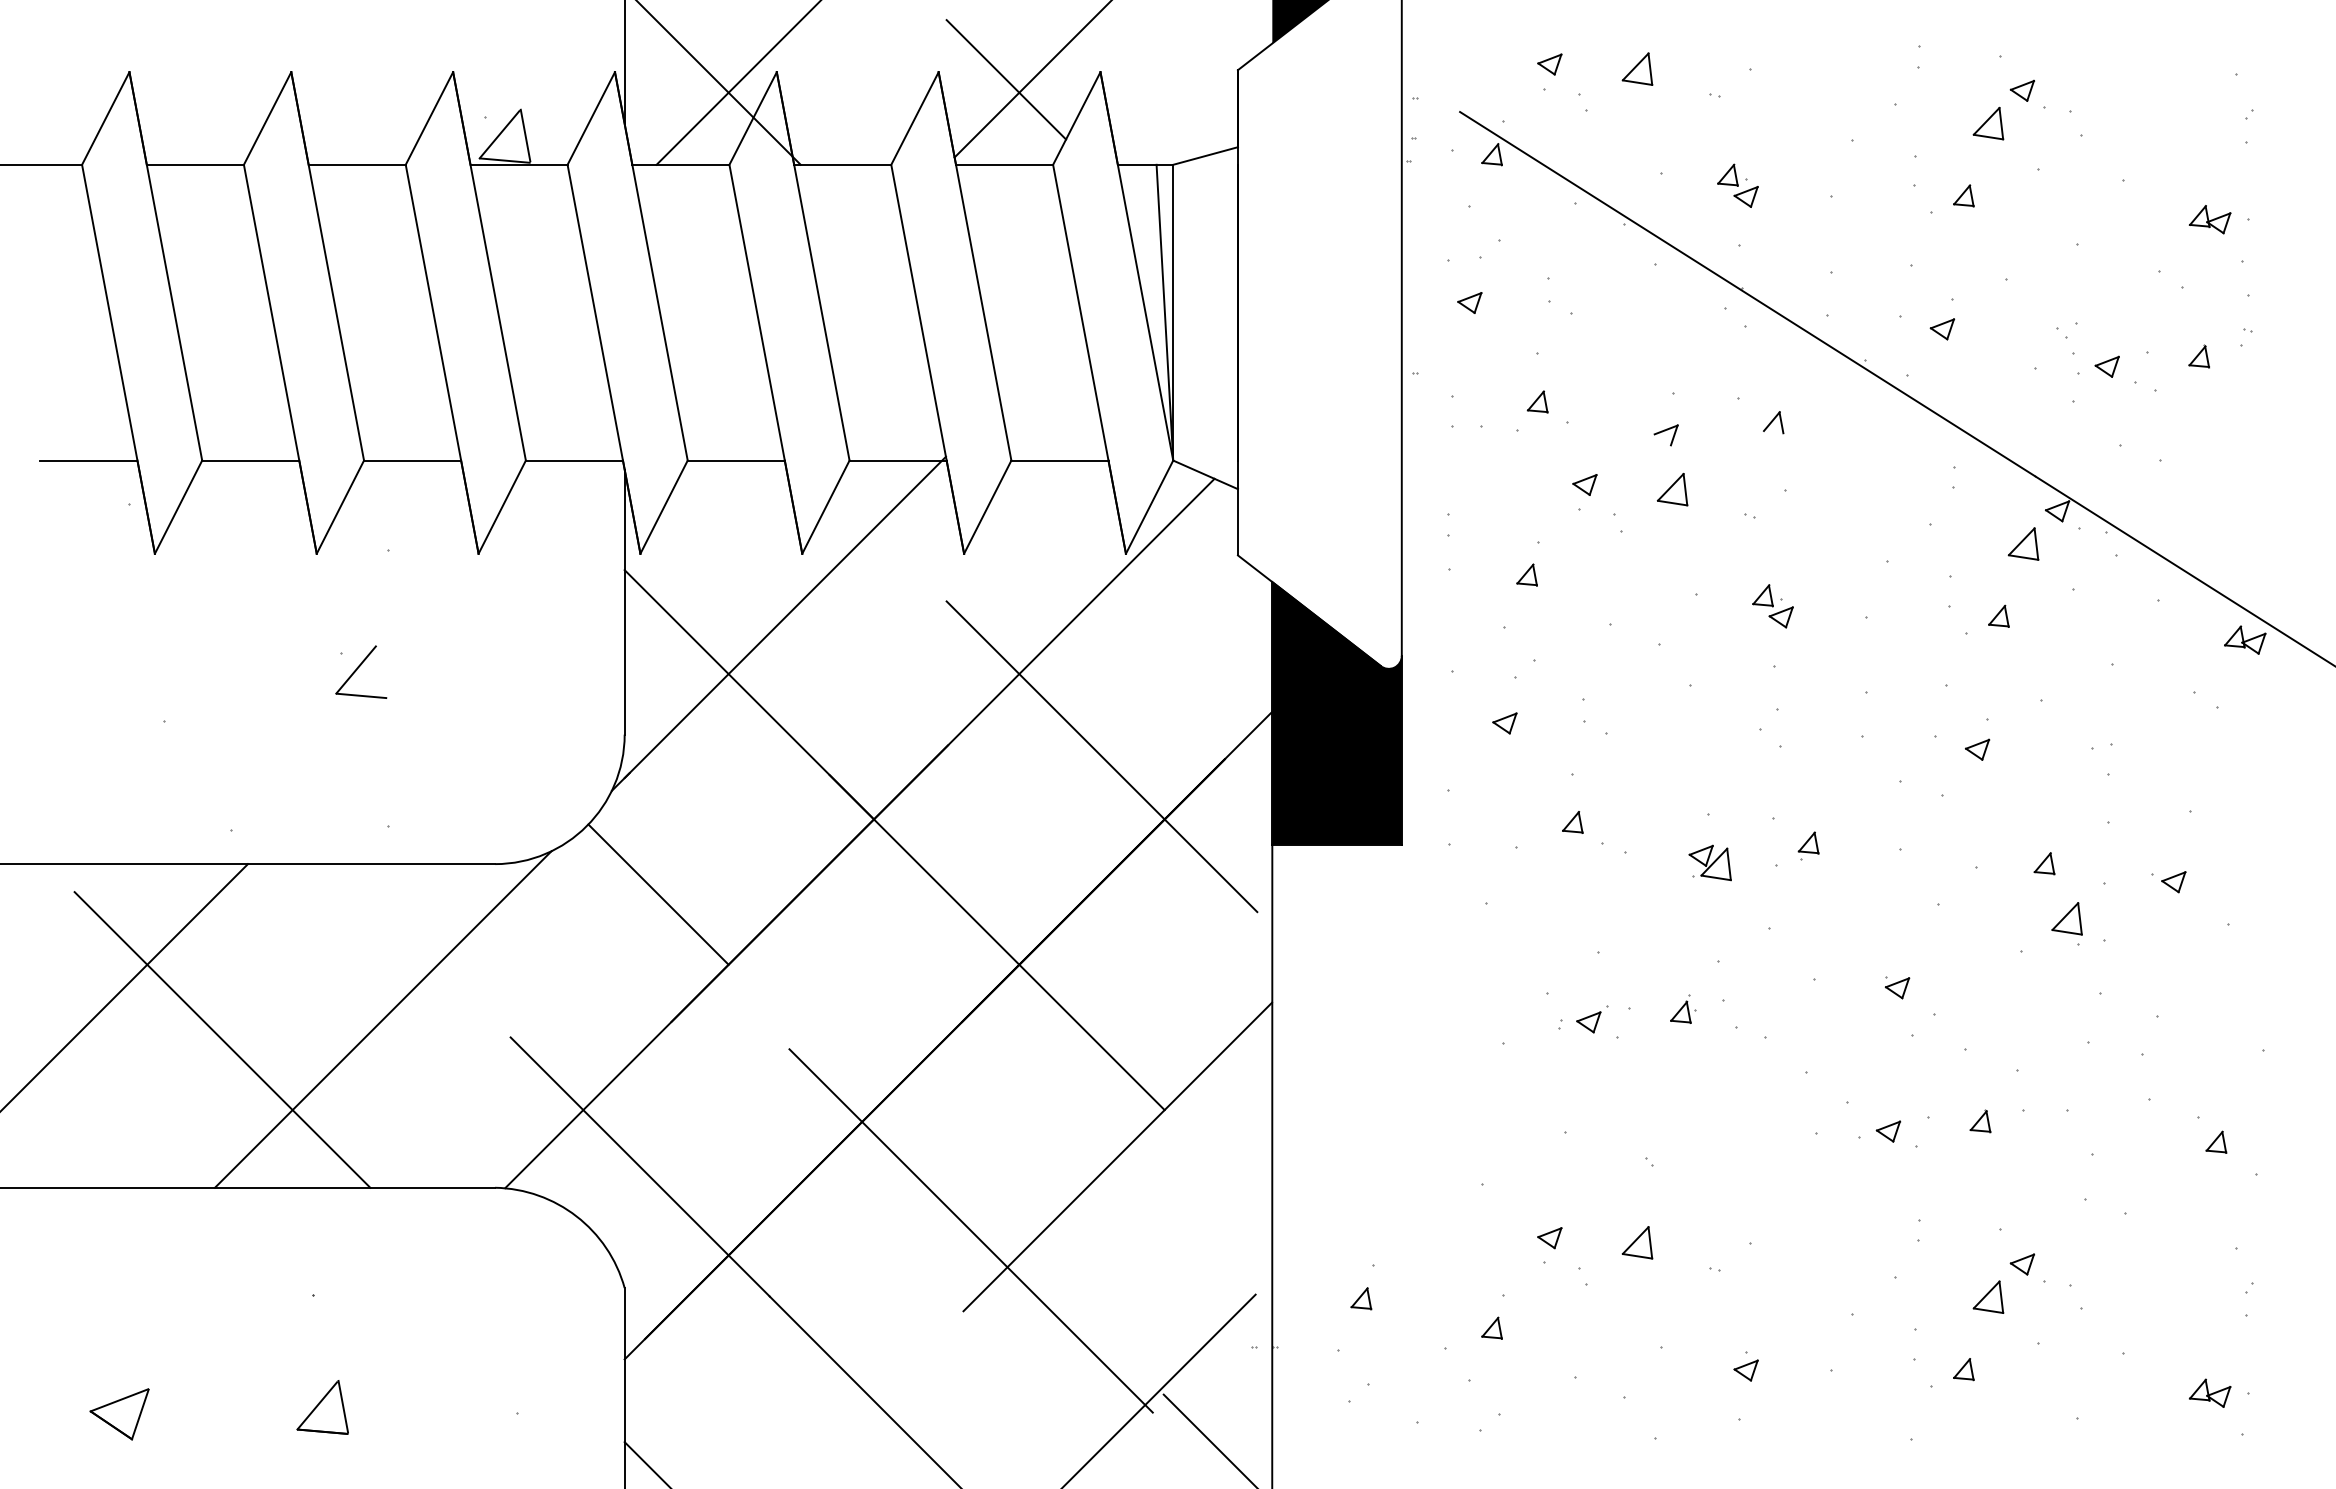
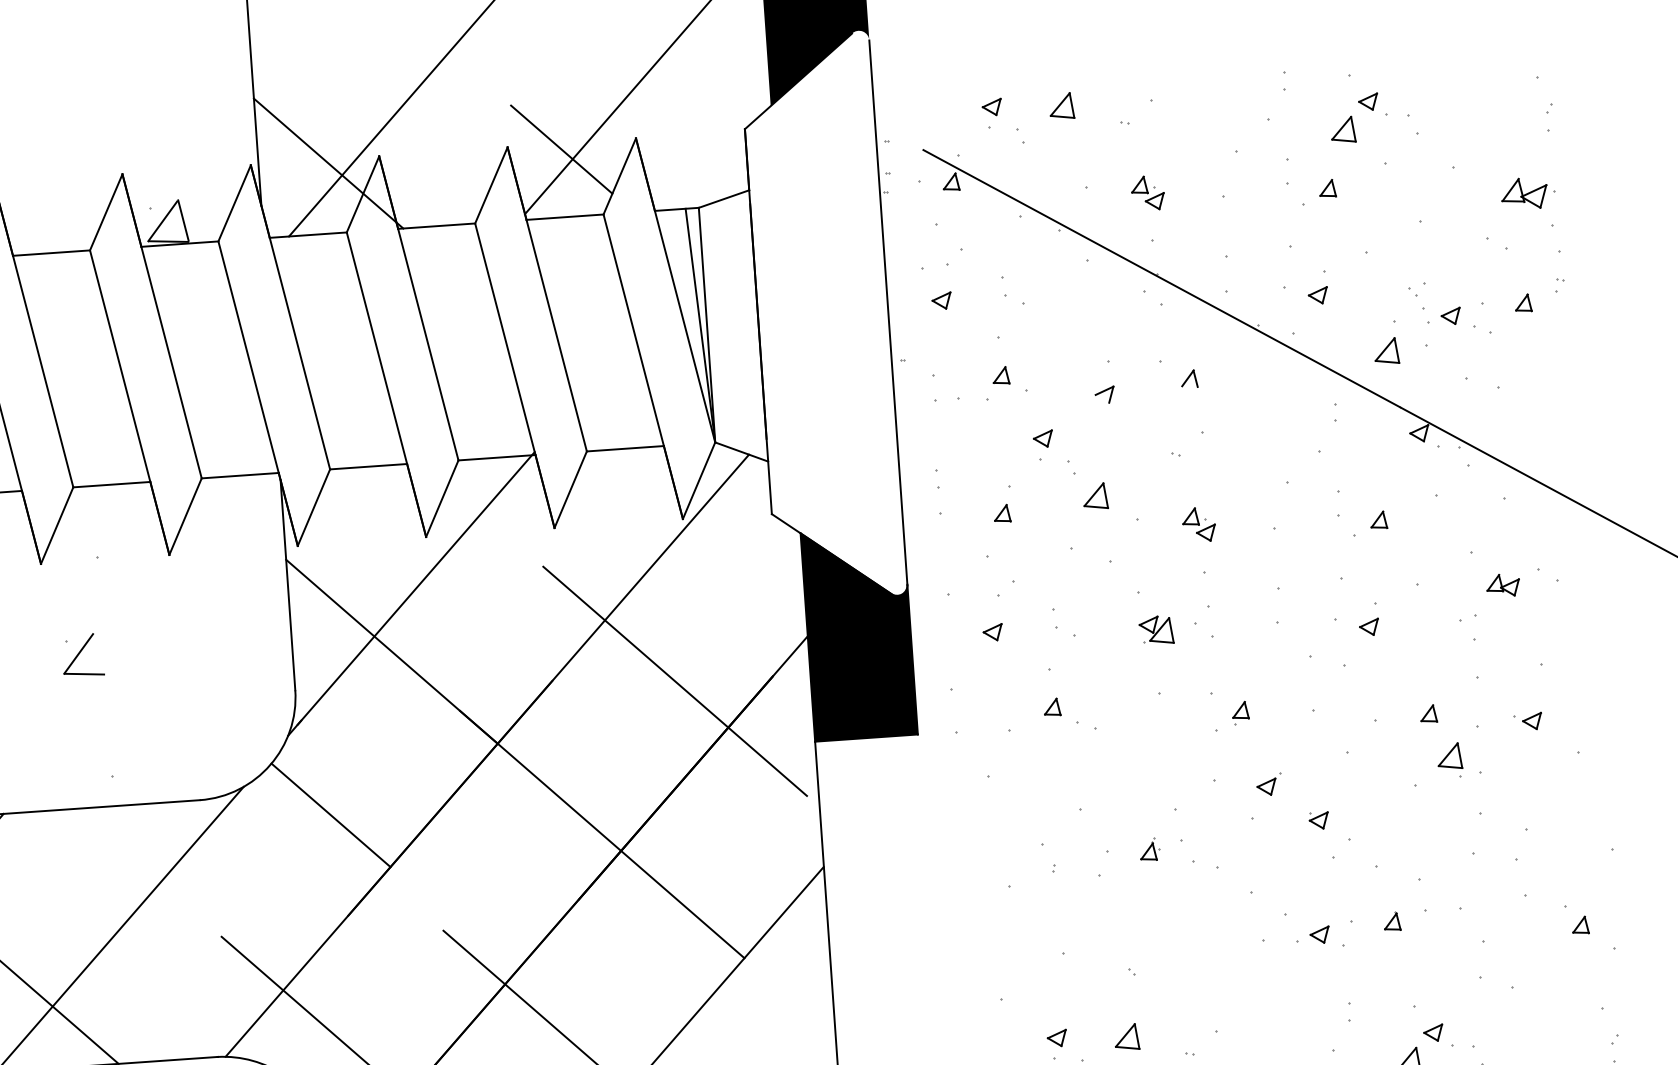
part: (2209, 219) -> (1523, 193), size x1.4
part: (1672, 489) -> (1095, 496), moved
part: (2023, 543) -> (1386, 350), moved
part: (2245, 639) -> (1503, 584), moved
part: (1709, 862) -> (1155, 630), moved
part: (1592, 1019) -> (1269, 784), moved

